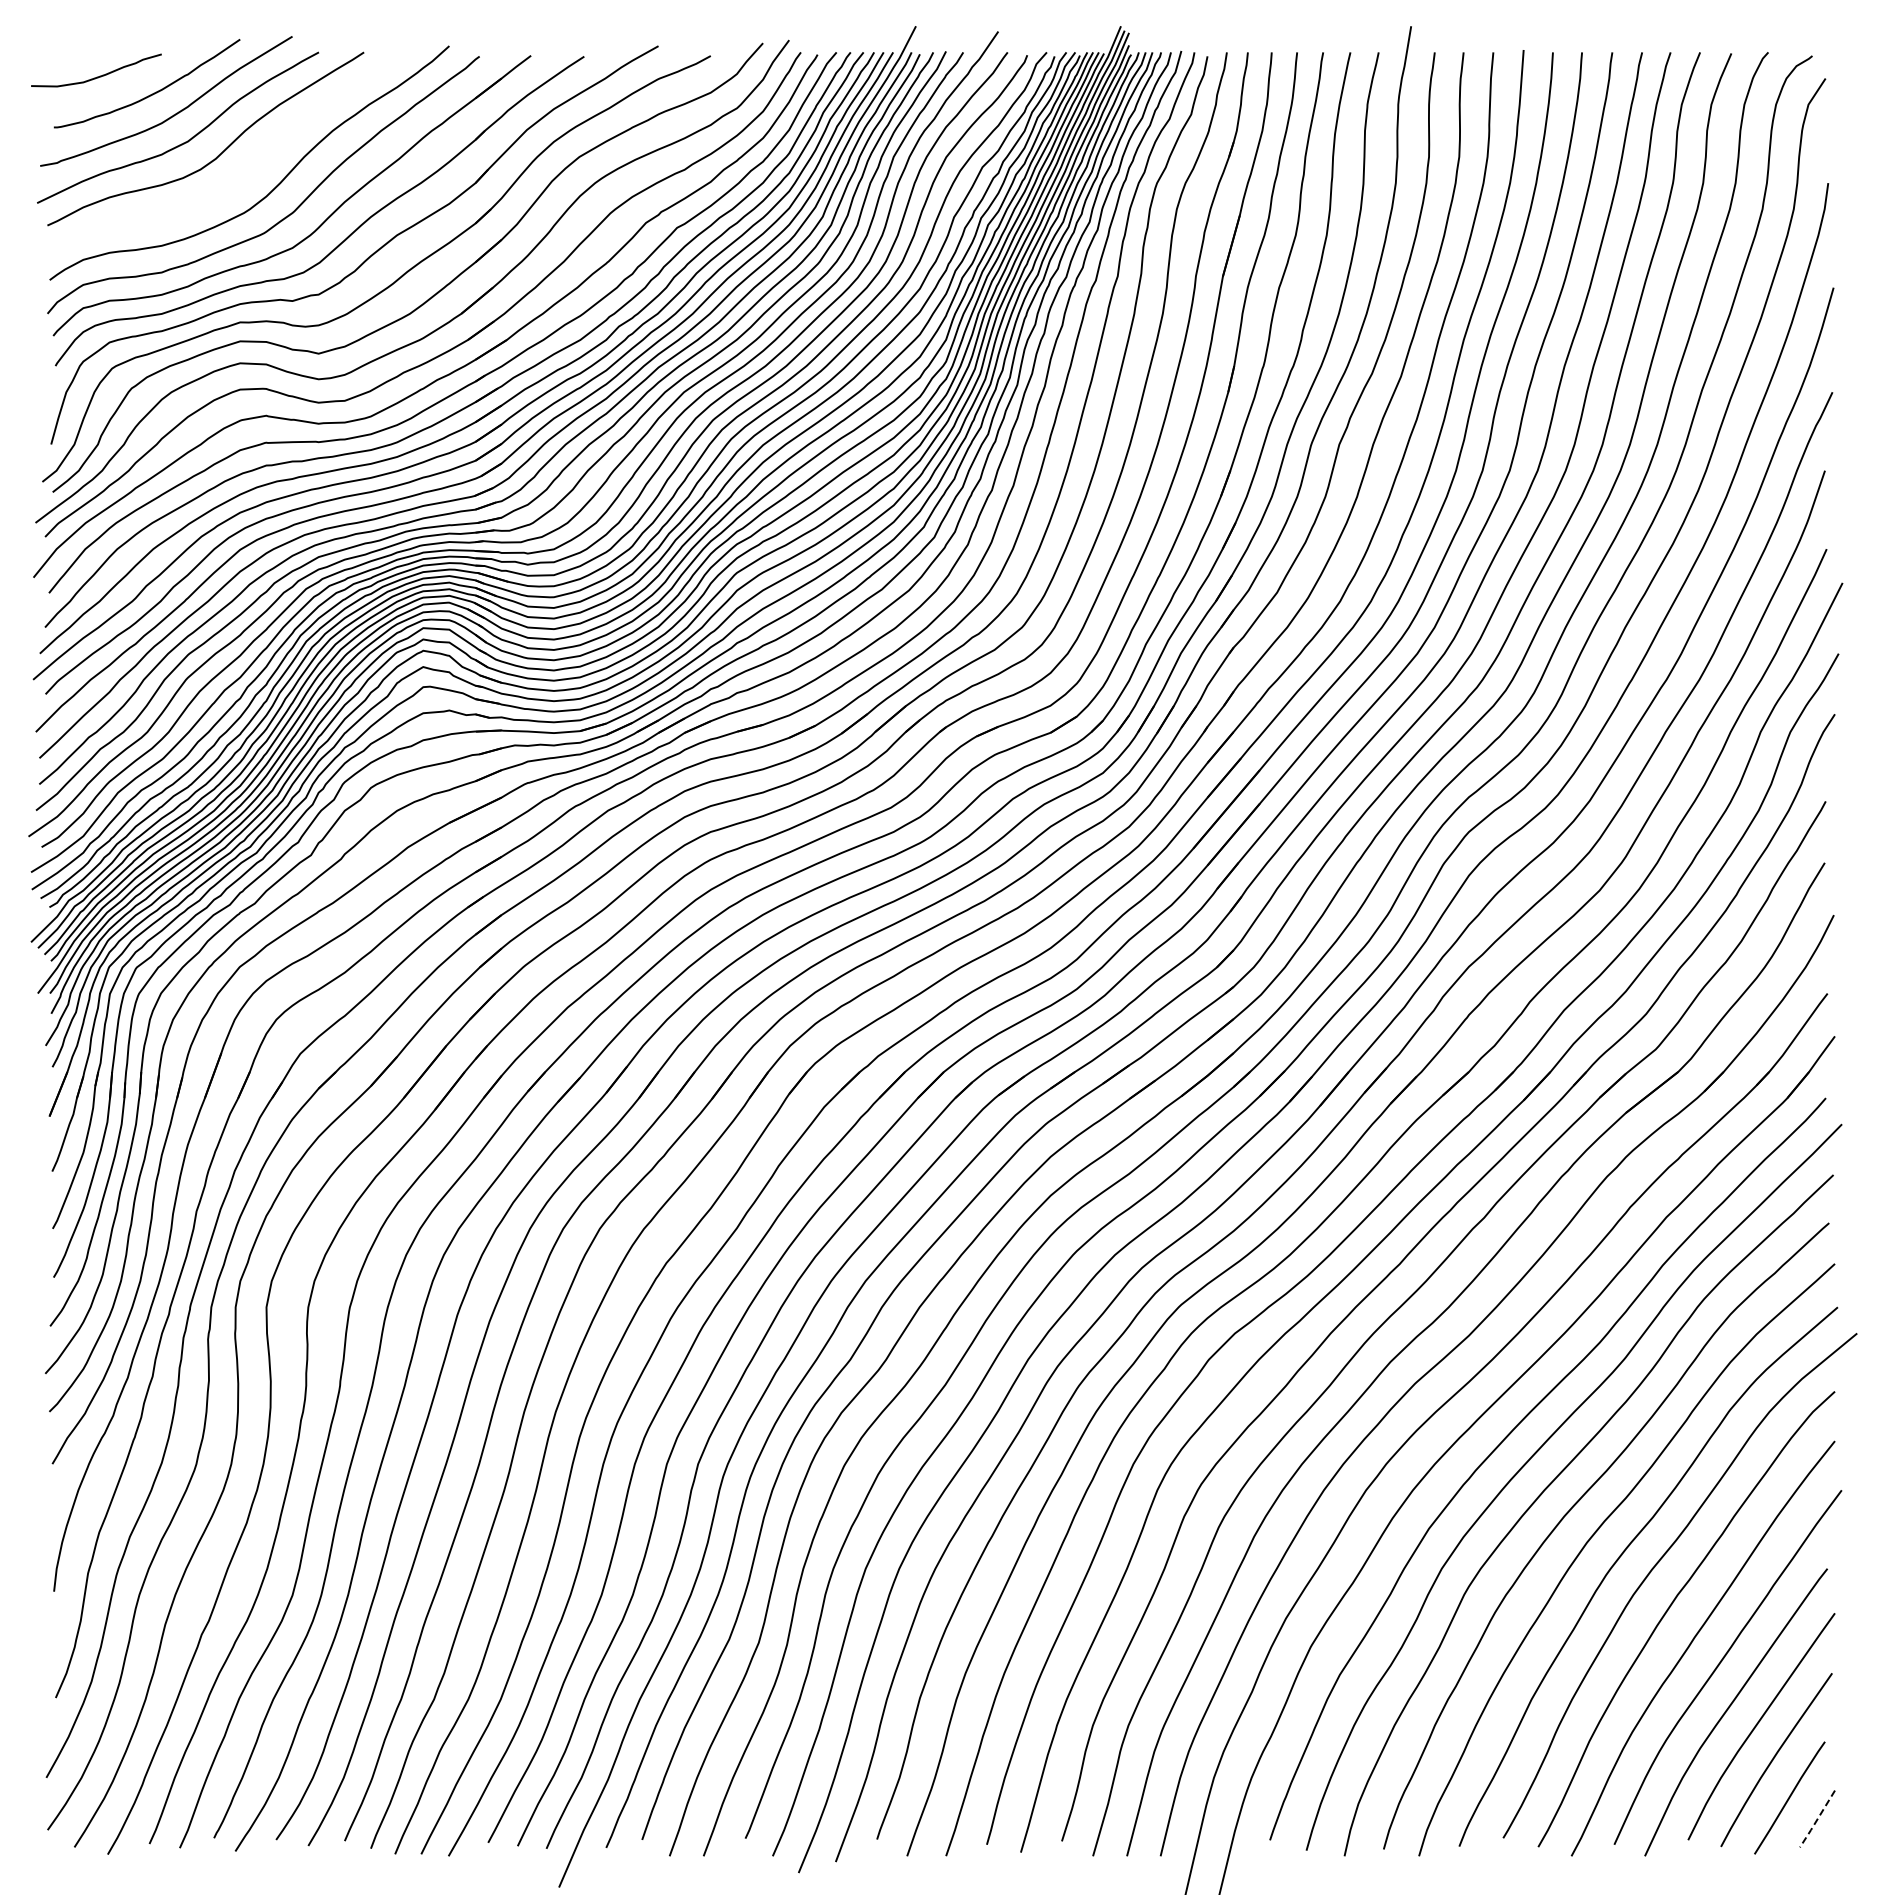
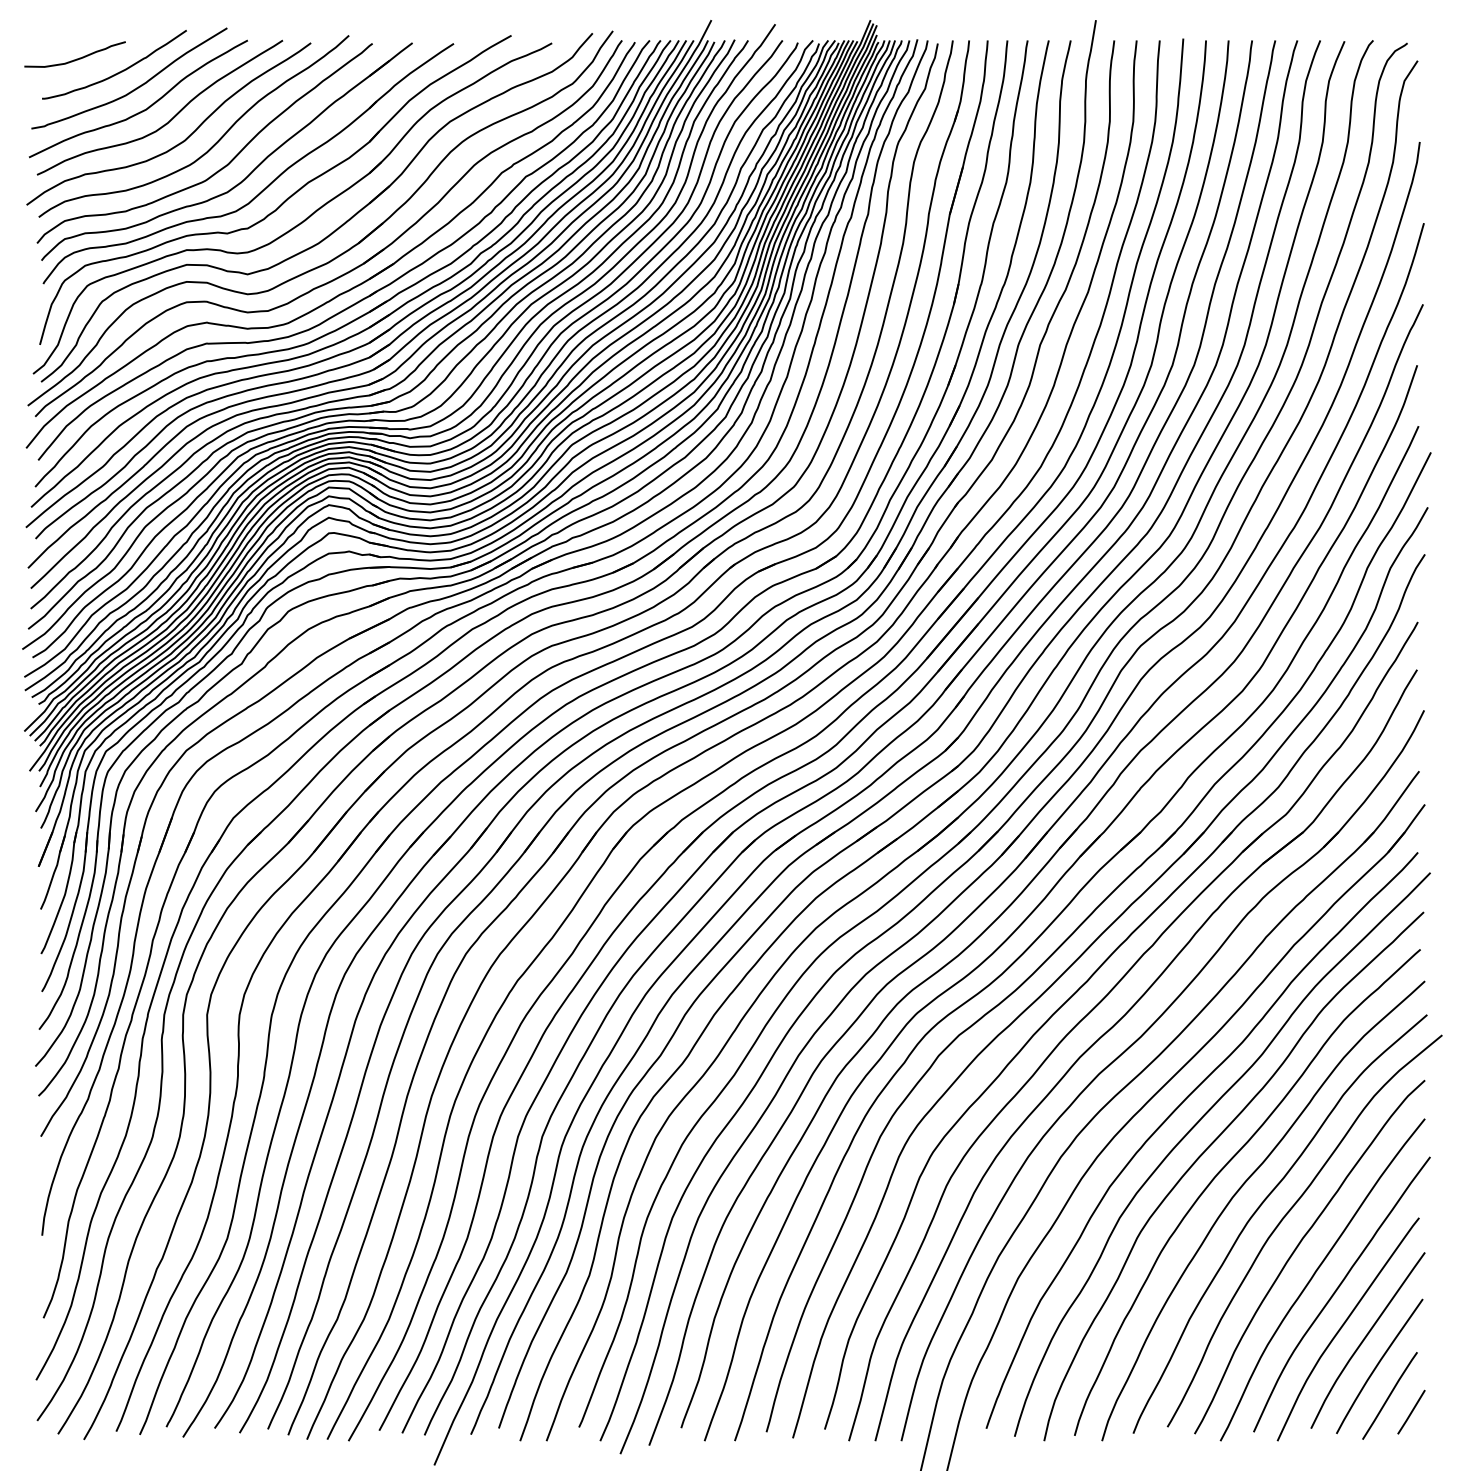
curve: (232, 183) -> (180, 142), added
line: (1817, 1820) -> (1411, 1413), dashed -> solid

